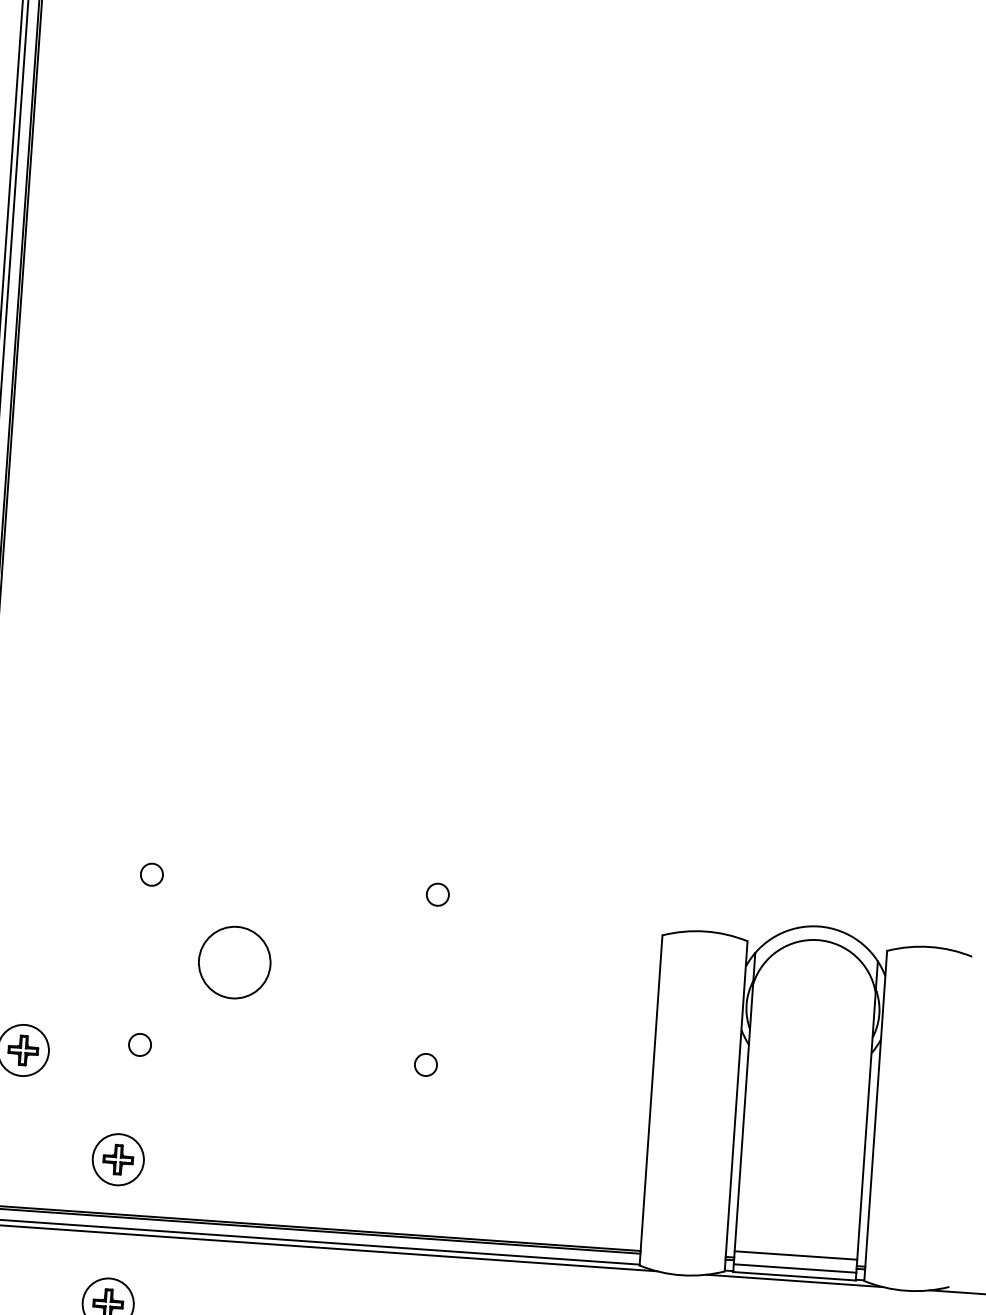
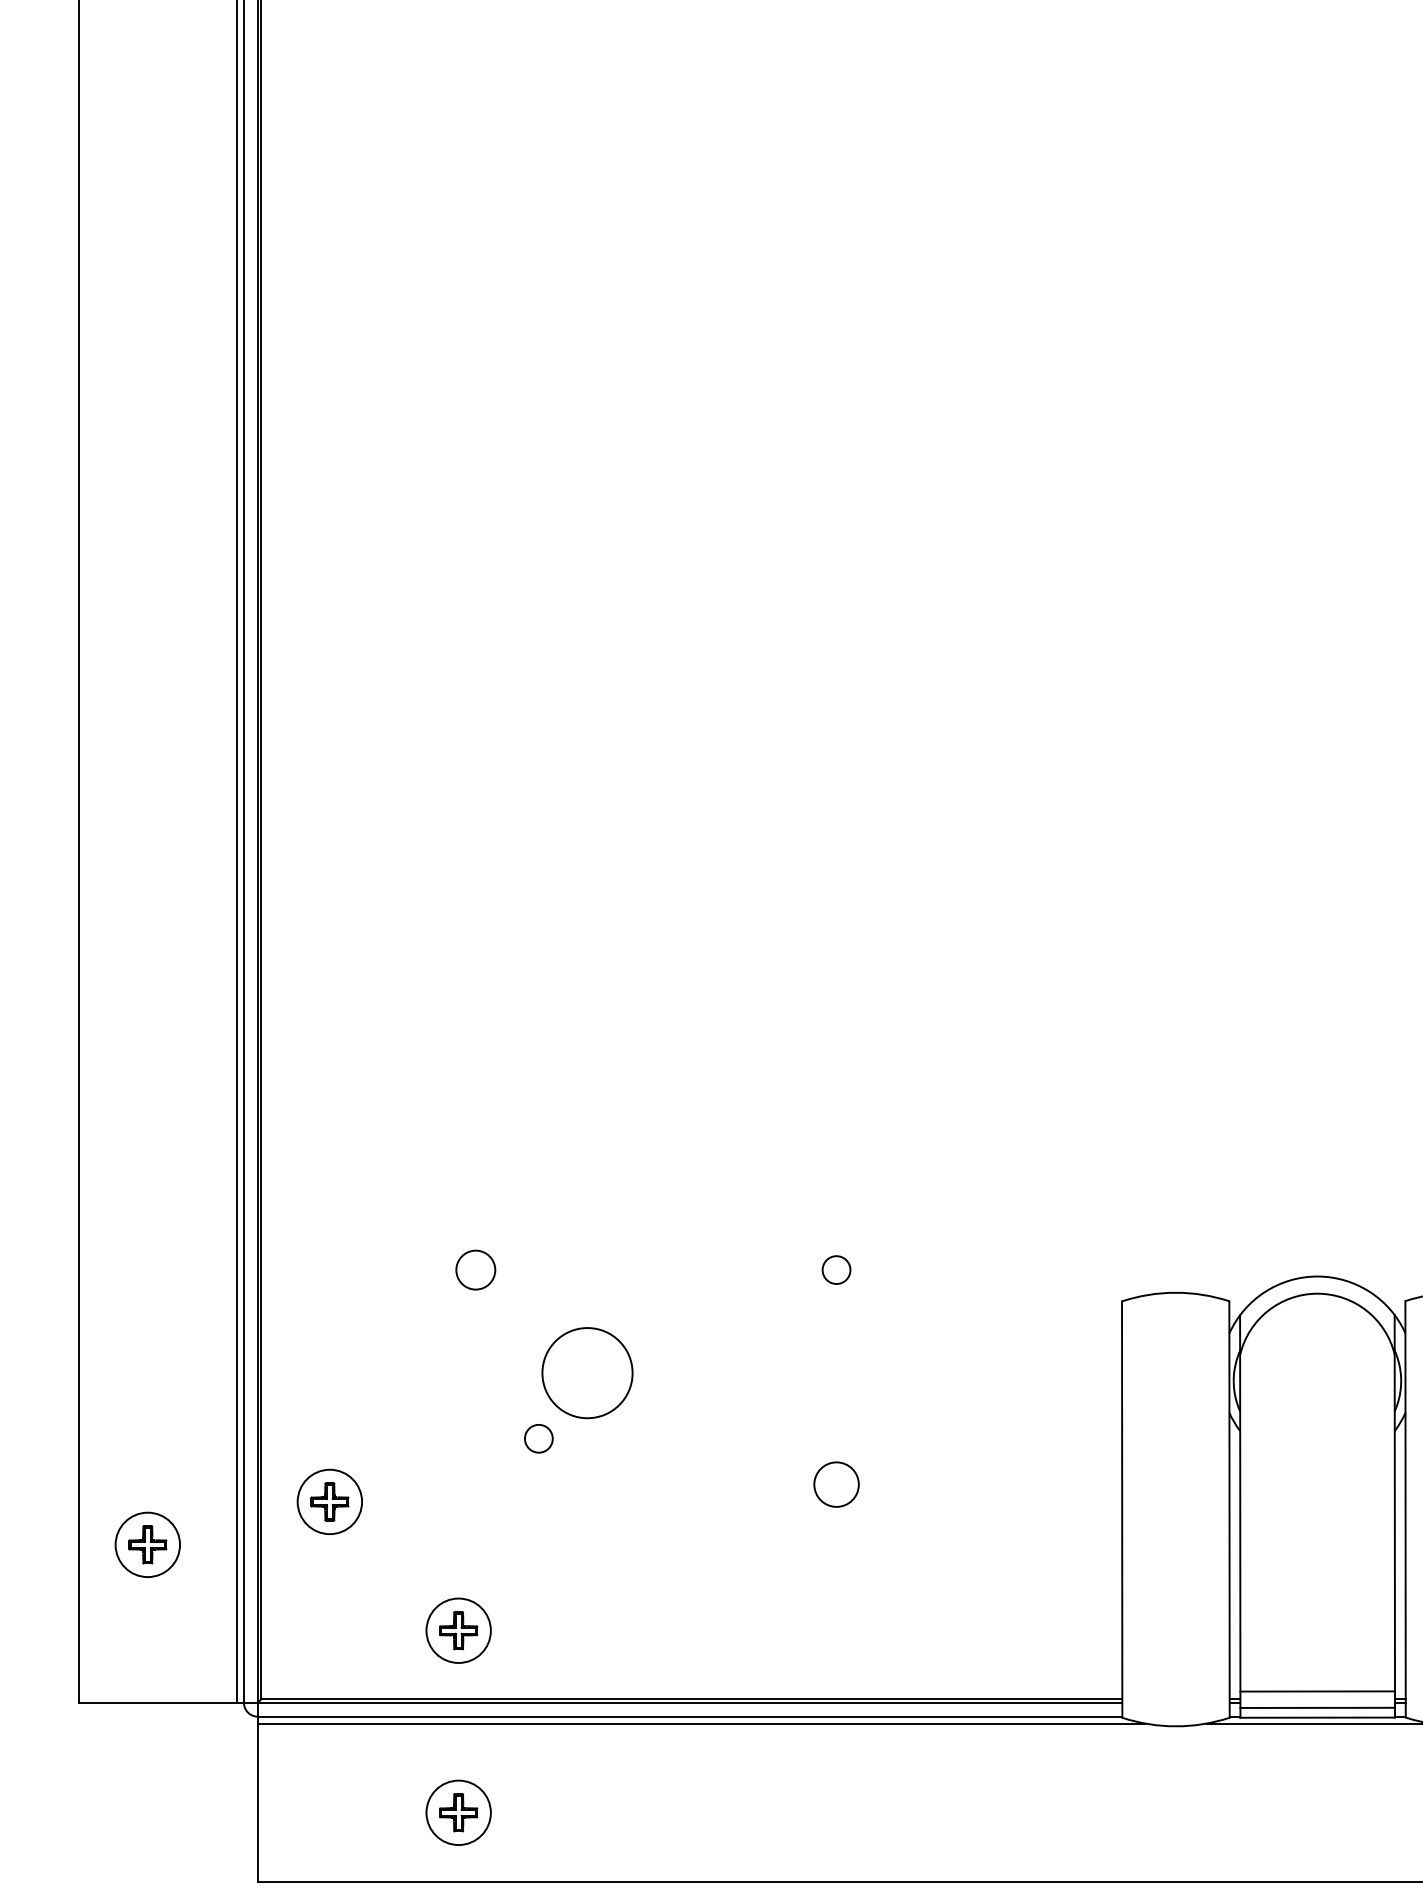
circle: (151, 874) -> (475, 1269), size x1.4
circle: (139, 1044) -> (538, 1438), moved
circle: (425, 1064) -> (836, 1484), size x1.6

